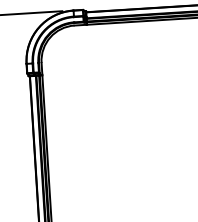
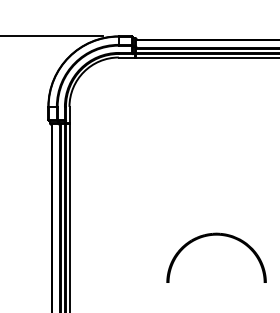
part: (152, 148) -> (216, 235), added

